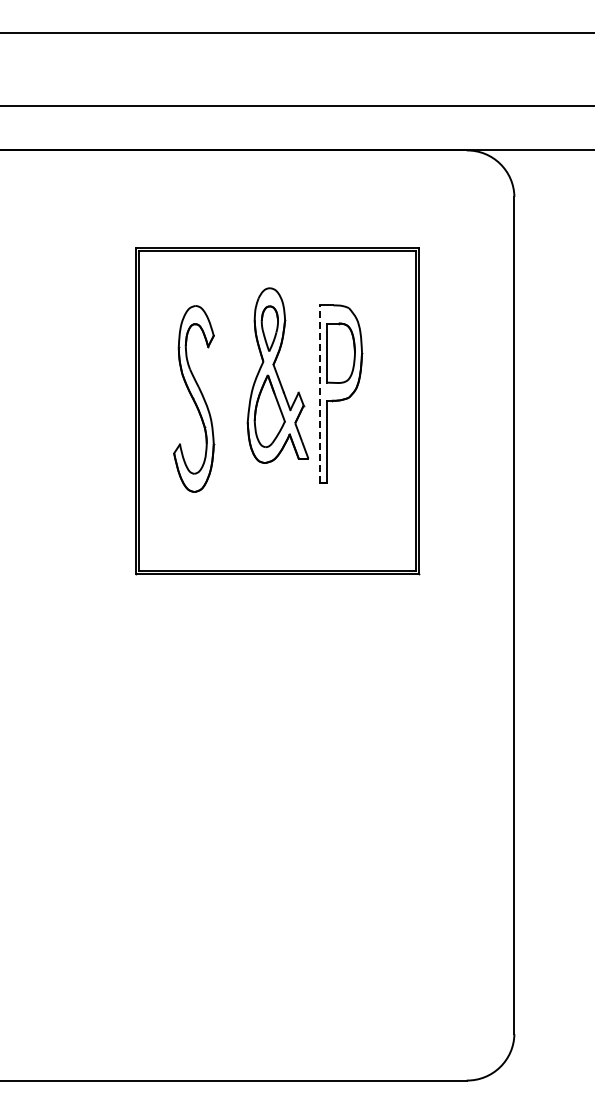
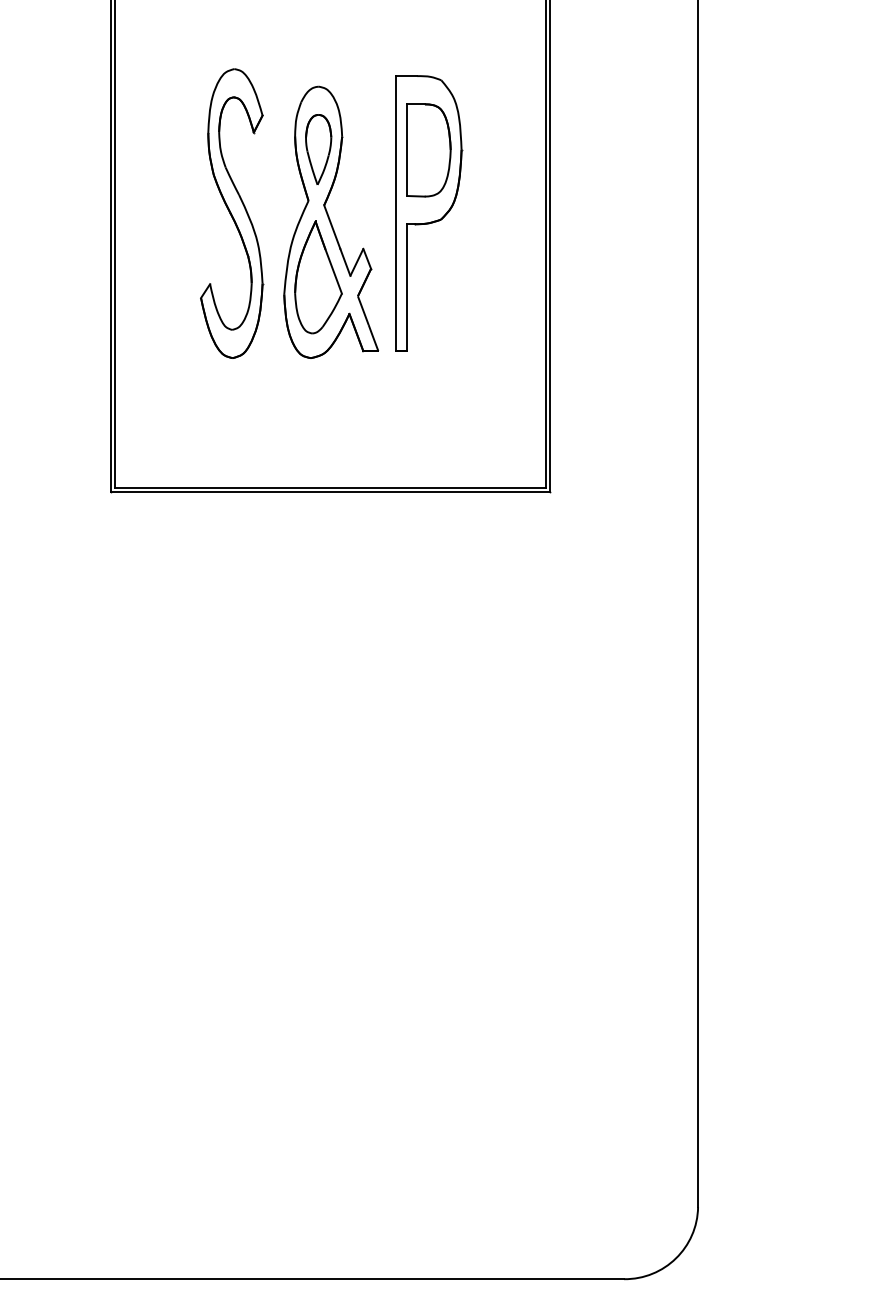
part: (277, 375) -> (330, 222), moved
line: (320, 393) -> (397, 212), dashed -> solid
part: (194, 398) -> (232, 212), moved

